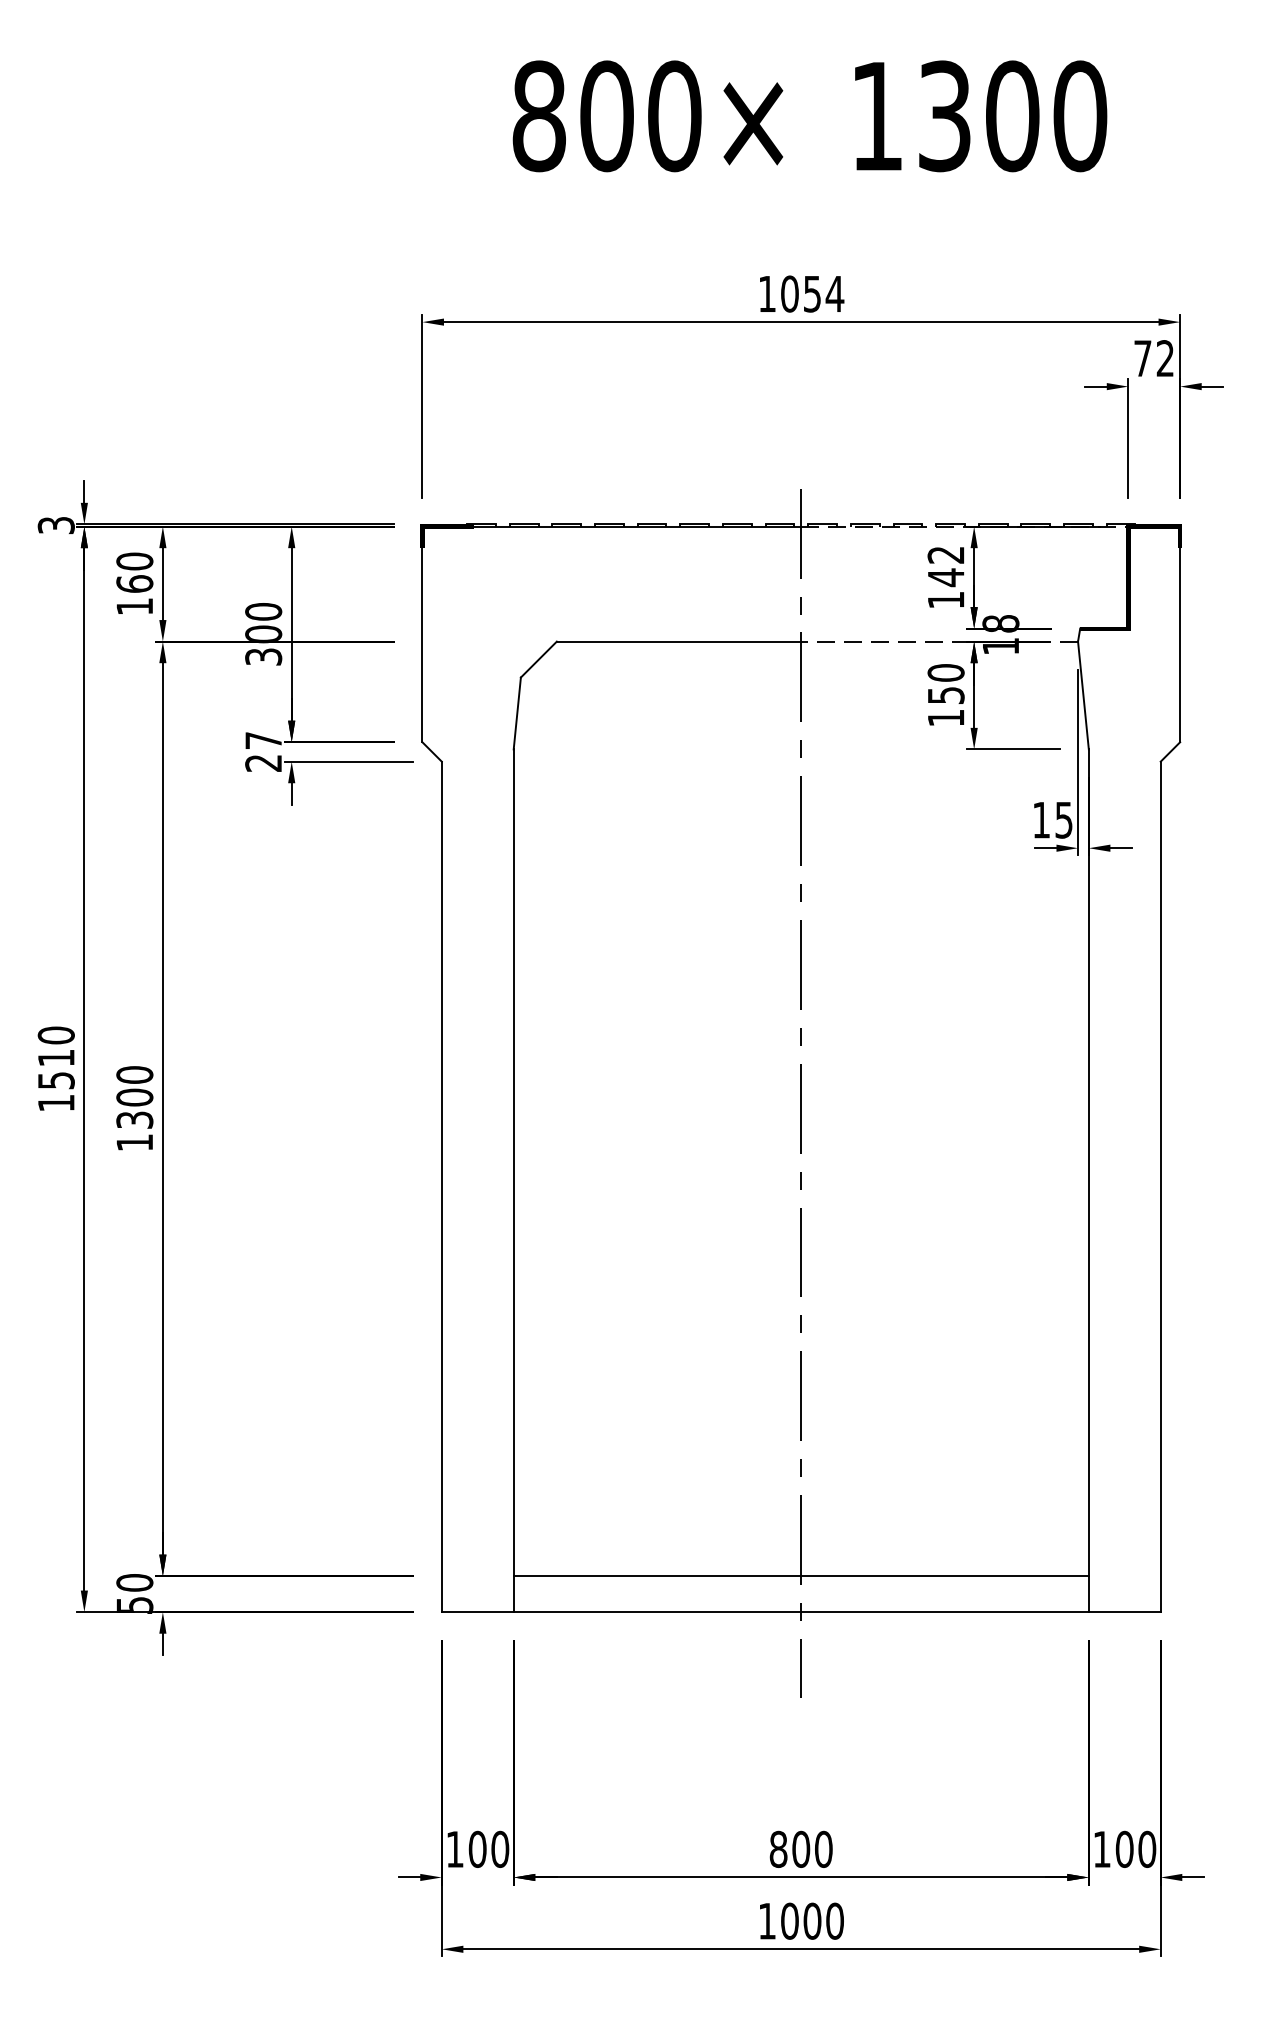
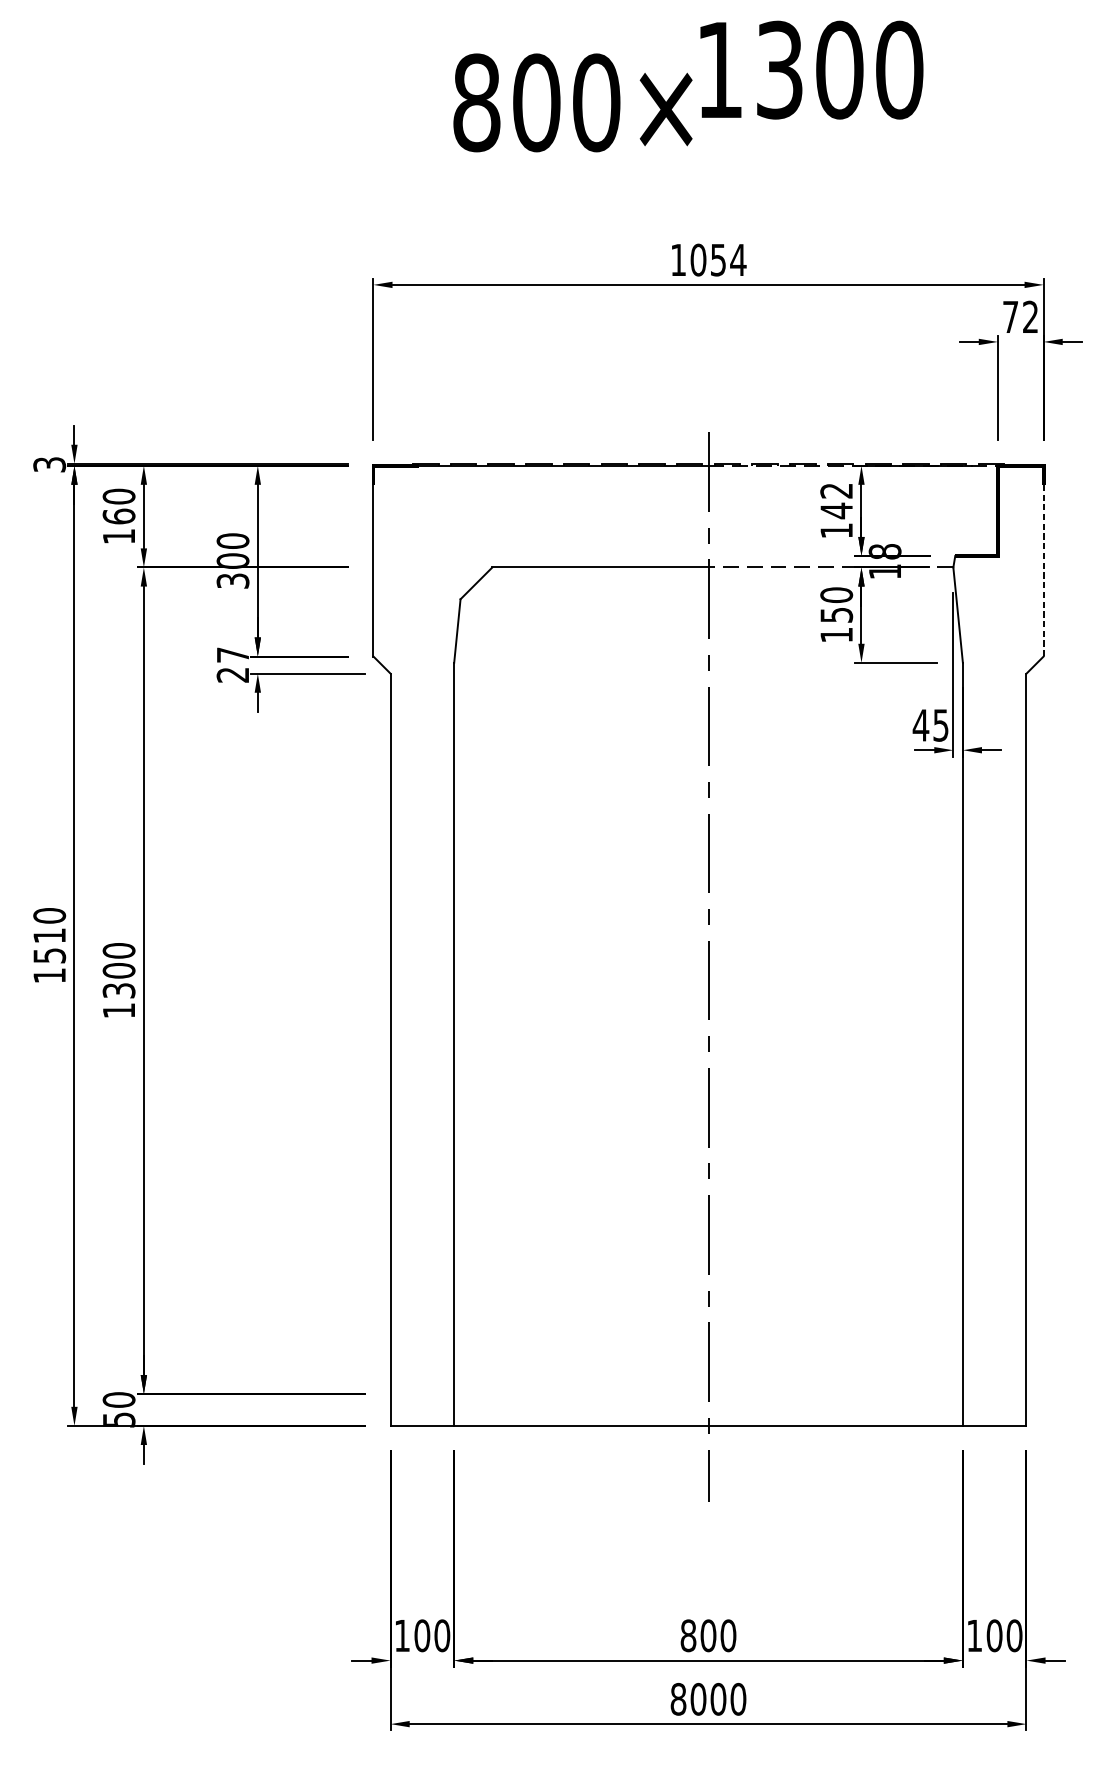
text: (981, 116) -> (812, 70), moved
line: (1180, 645) -> (1043, 570), solid -> dashed
text: (1041, 820) -> (921, 725), 15 -> 45
line: (800, 1576) -> (707, 1394), removed
text: (767, 1920) -> (678, 1698), 1000 -> 8000

